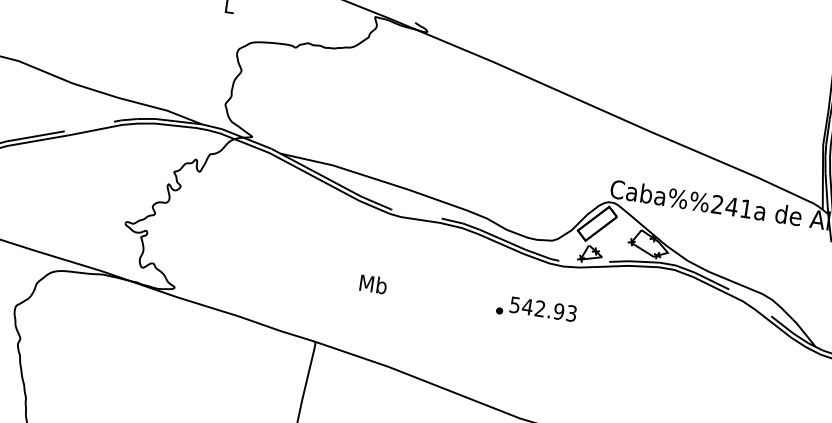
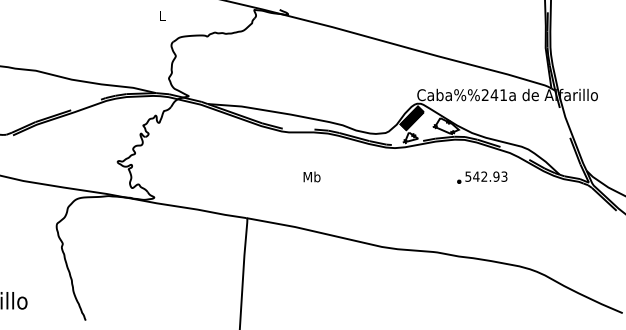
fill: (596, 222) -> (411, 117), added
text: (372, 283) -> (311, 176), moved
text: (537, 309) -> (482, 177), moved

